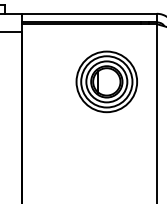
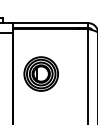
part: (105, 80) -> (40, 73), moved

